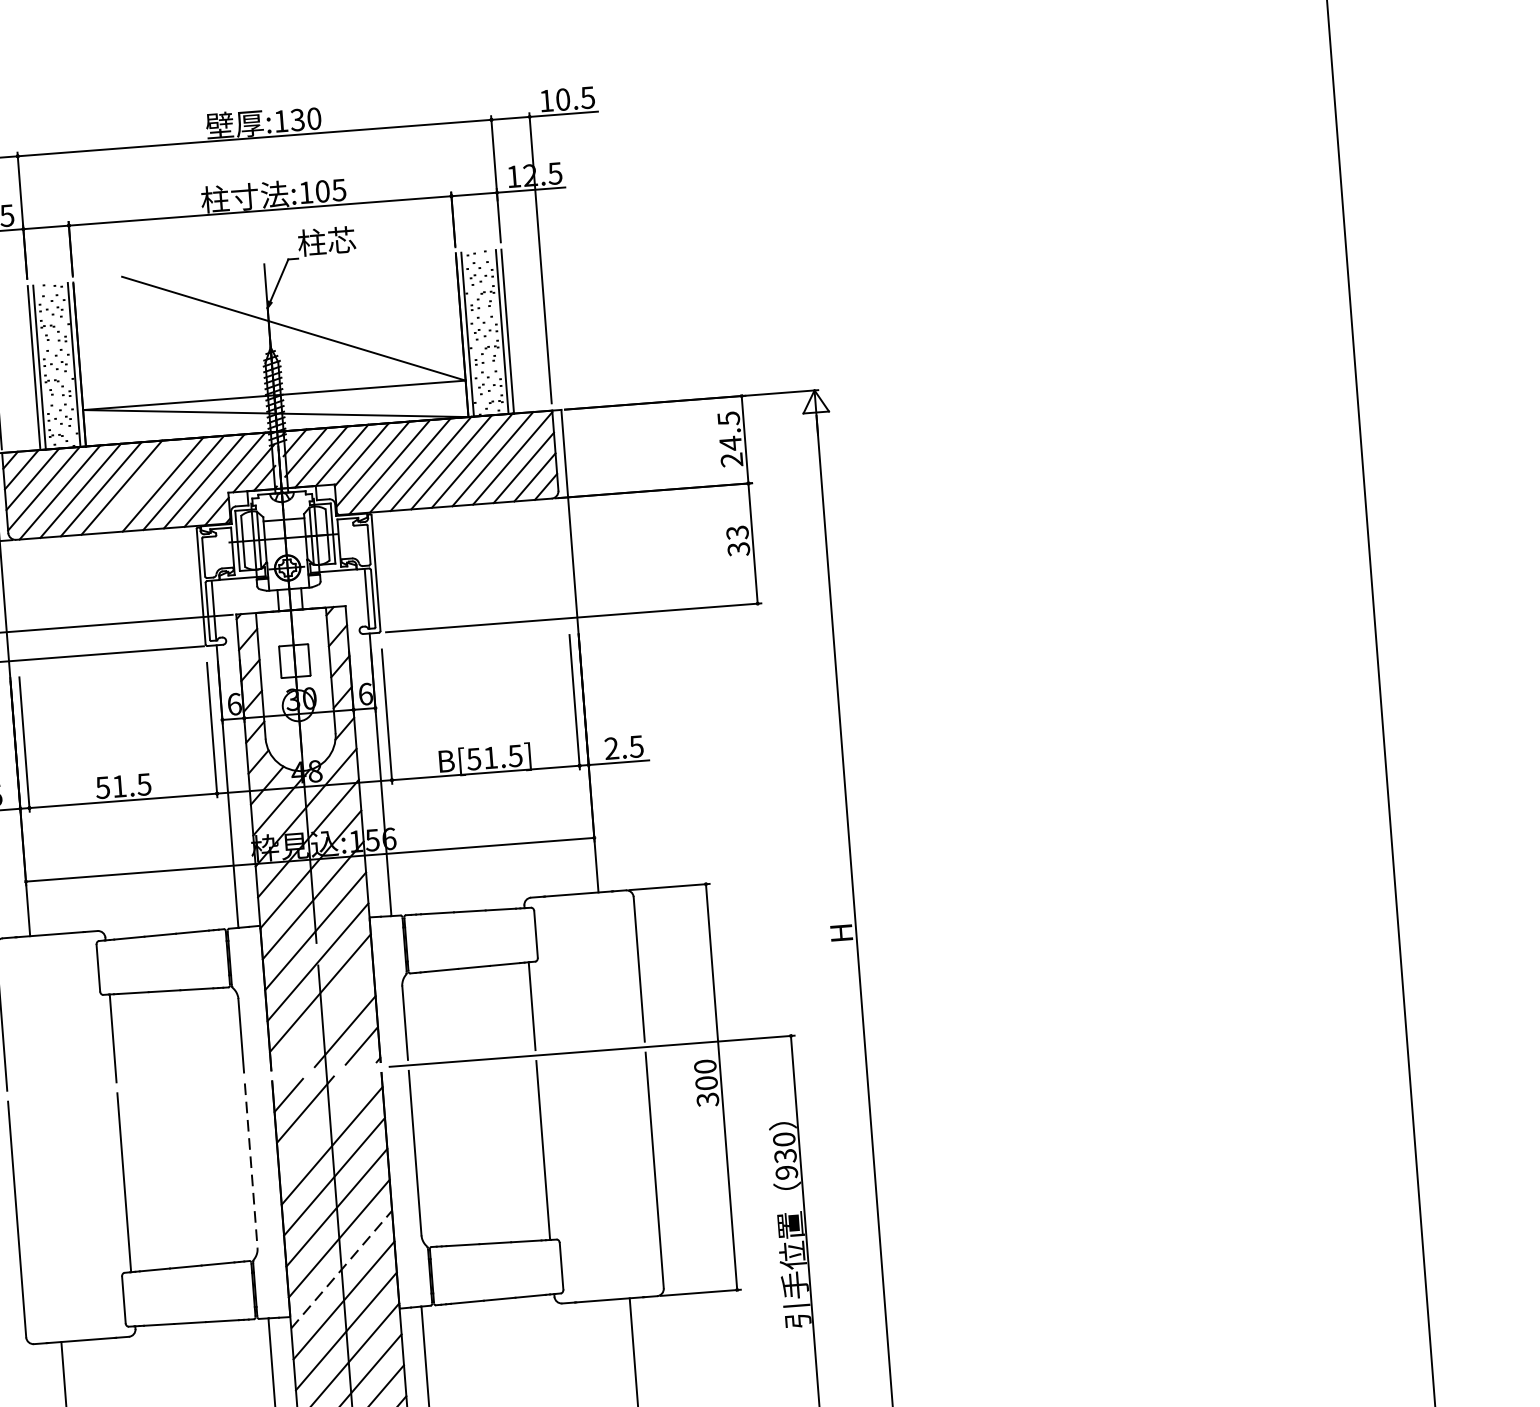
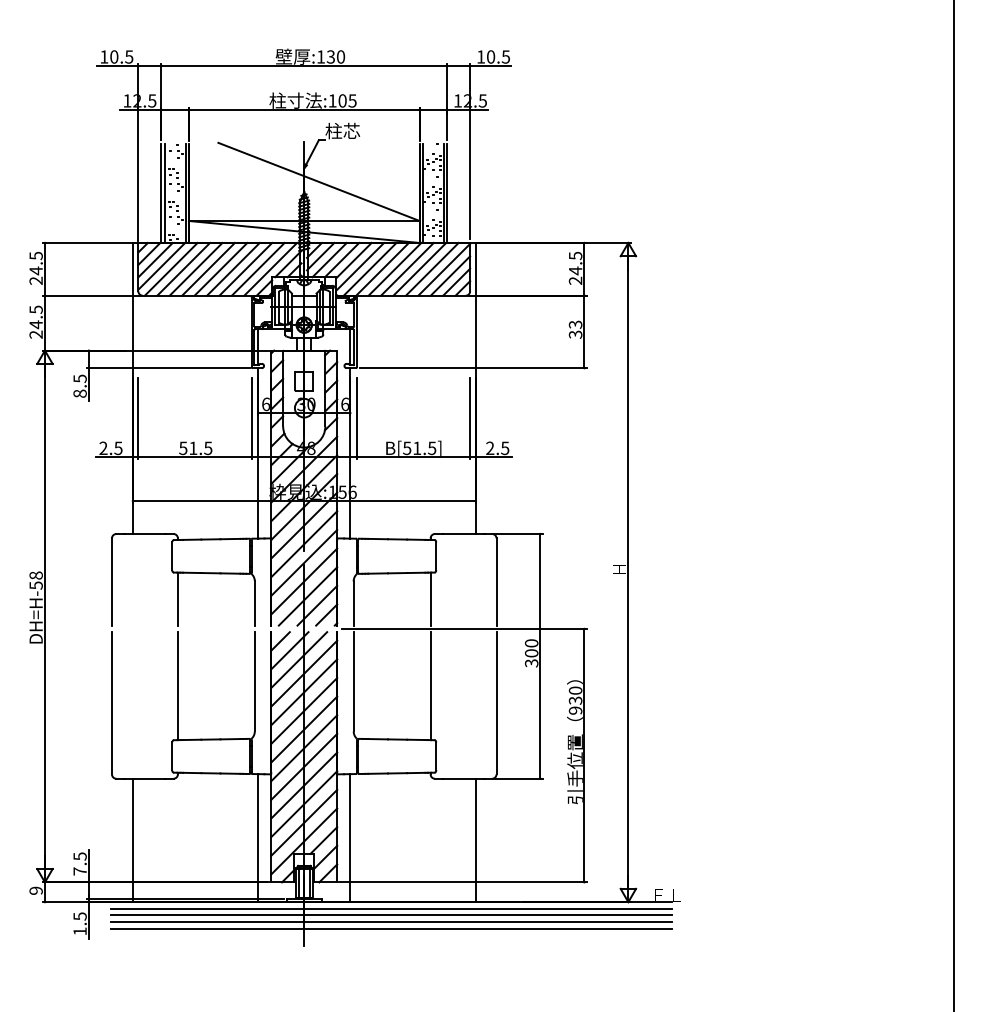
line: (141, 484) -> (220, 268), added
line: (327, 1017) -> (307, 596), added
line: (322, 1123) -> (299, 659), added
line: (250, 1165) -> (254, 681), dashed -> solid
line: (342, 1269) -> (304, 748), dashed -> solid

